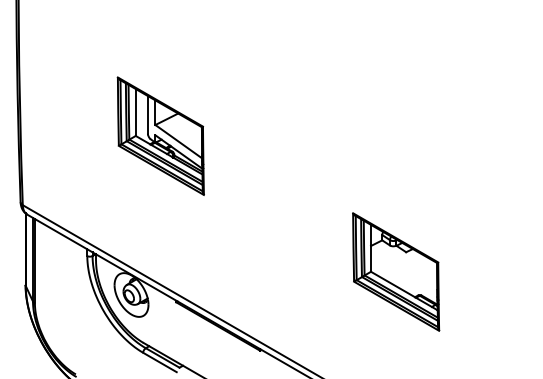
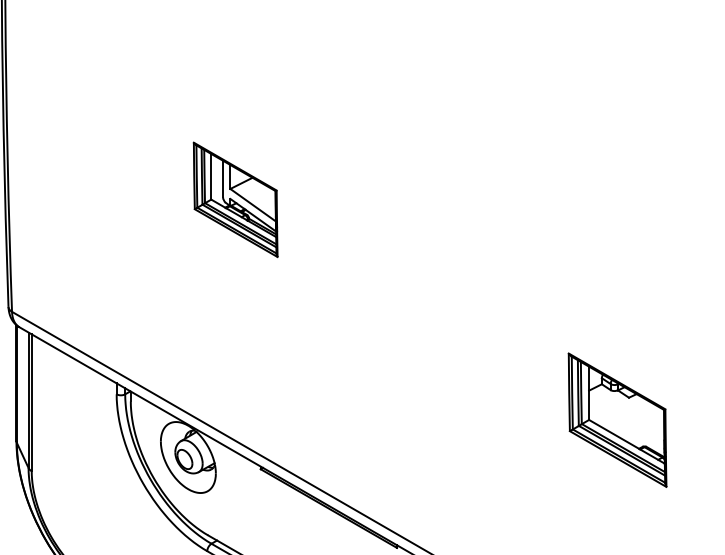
part: (160, 135) -> (235, 198), size x0.6
part: (396, 271) -> (618, 419), size x0.7

